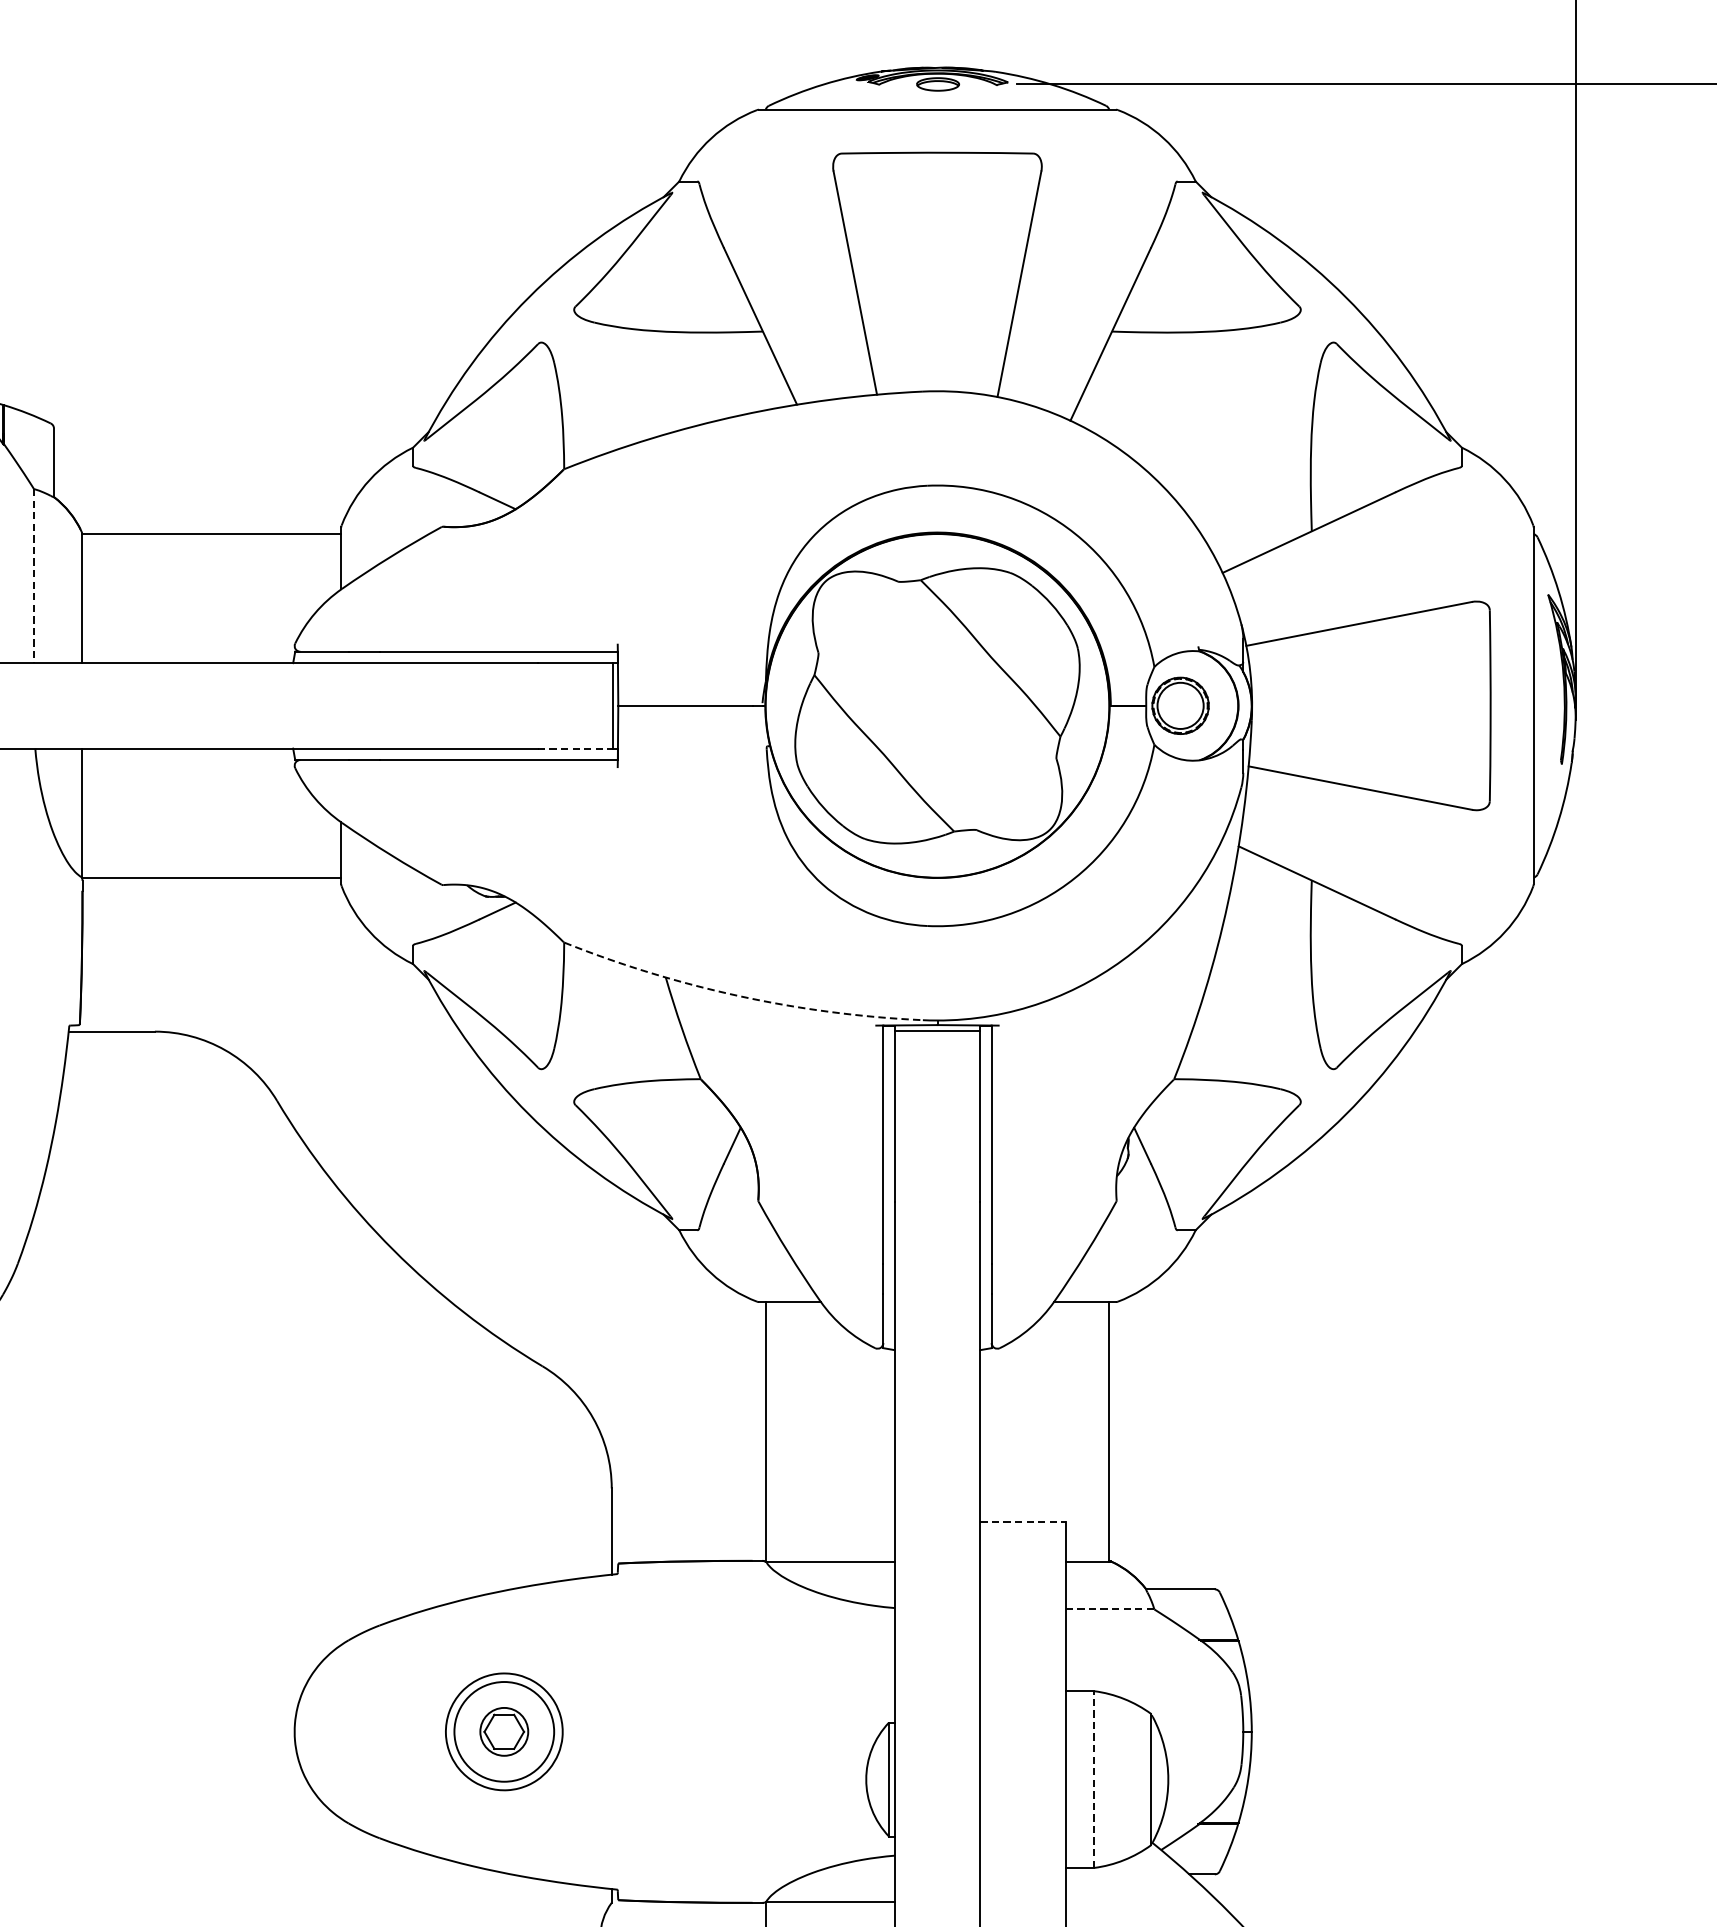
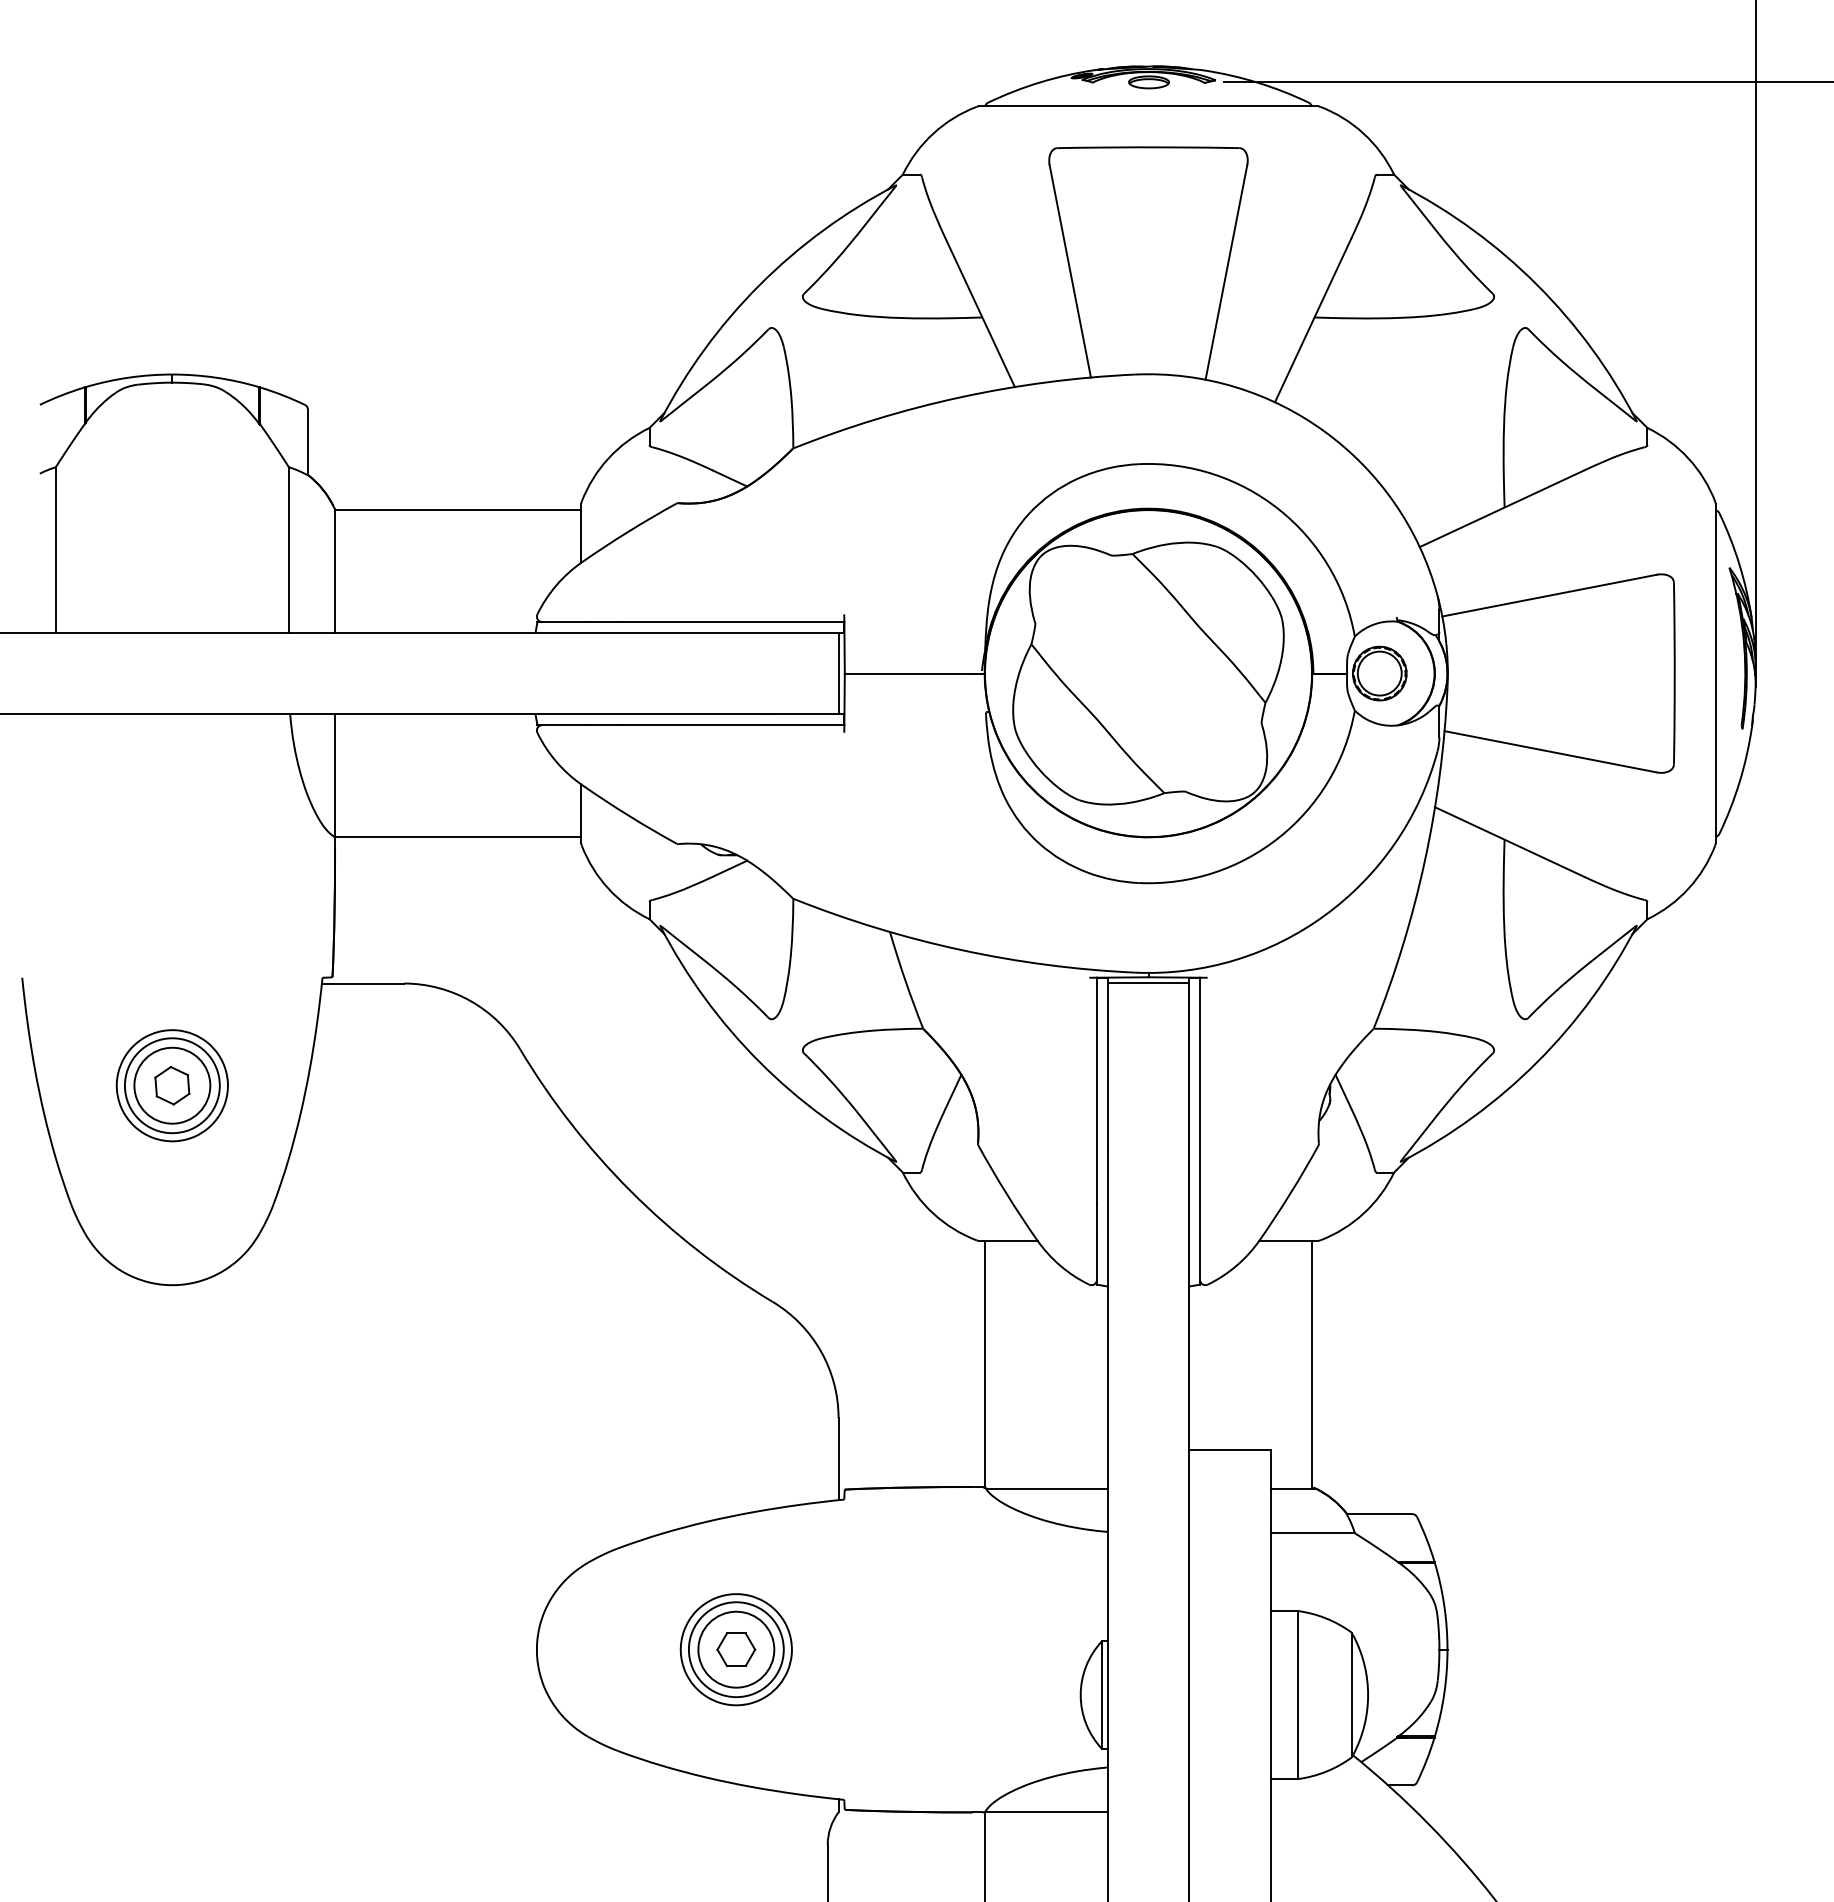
line: (33, 576) -> (288, 550), dashed -> solid
line: (574, 748) -> (803, 714), dashed -> solid
arc: (740, 995) -> (961, 949), dashed -> solid
line: (1022, 1521) -> (1229, 1449), dashed -> solid
line: (1110, 1609) -> (1313, 1533), dashed -> solid
circle: (504, 1731) -> (736, 1649), size x1.67
line: (1094, 1778) -> (1297, 1694), dashed -> solid

